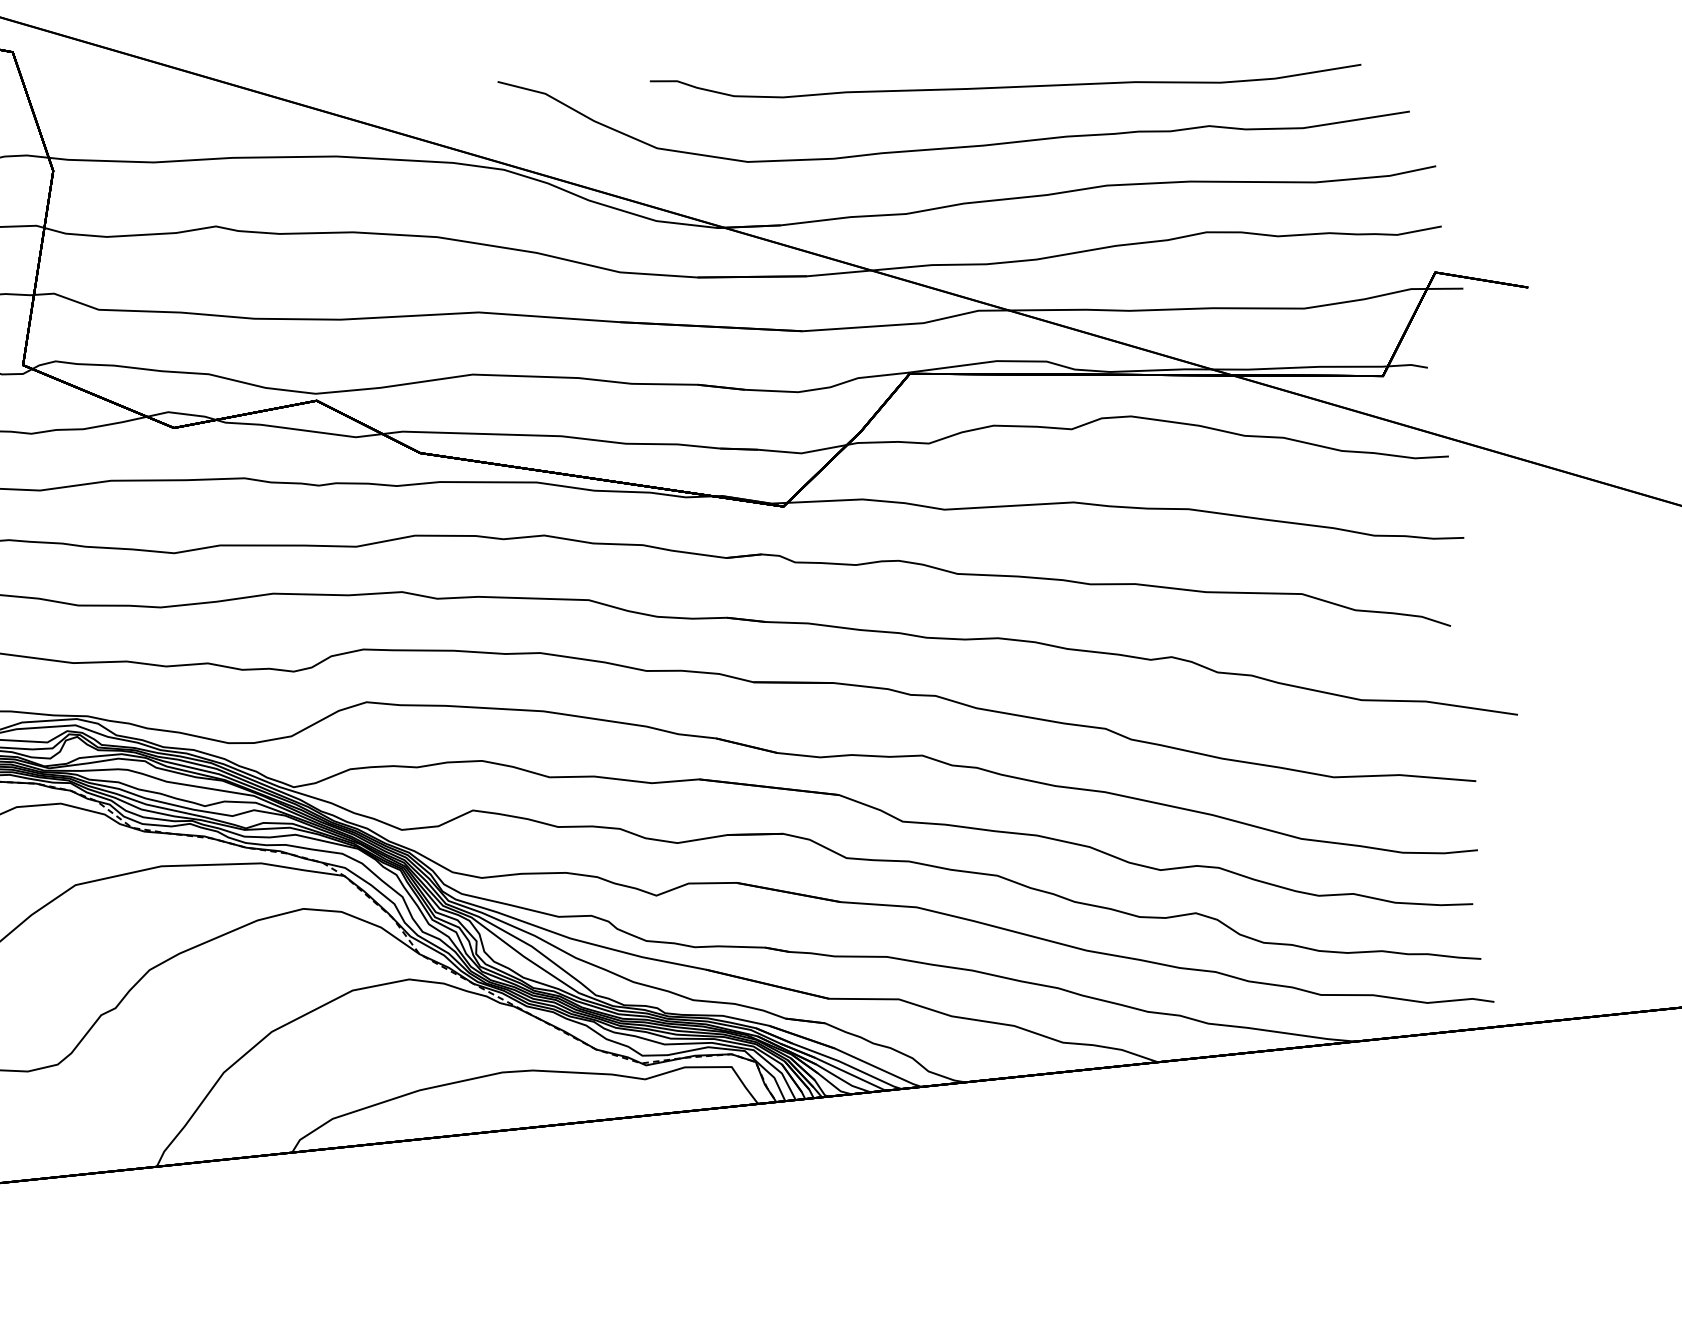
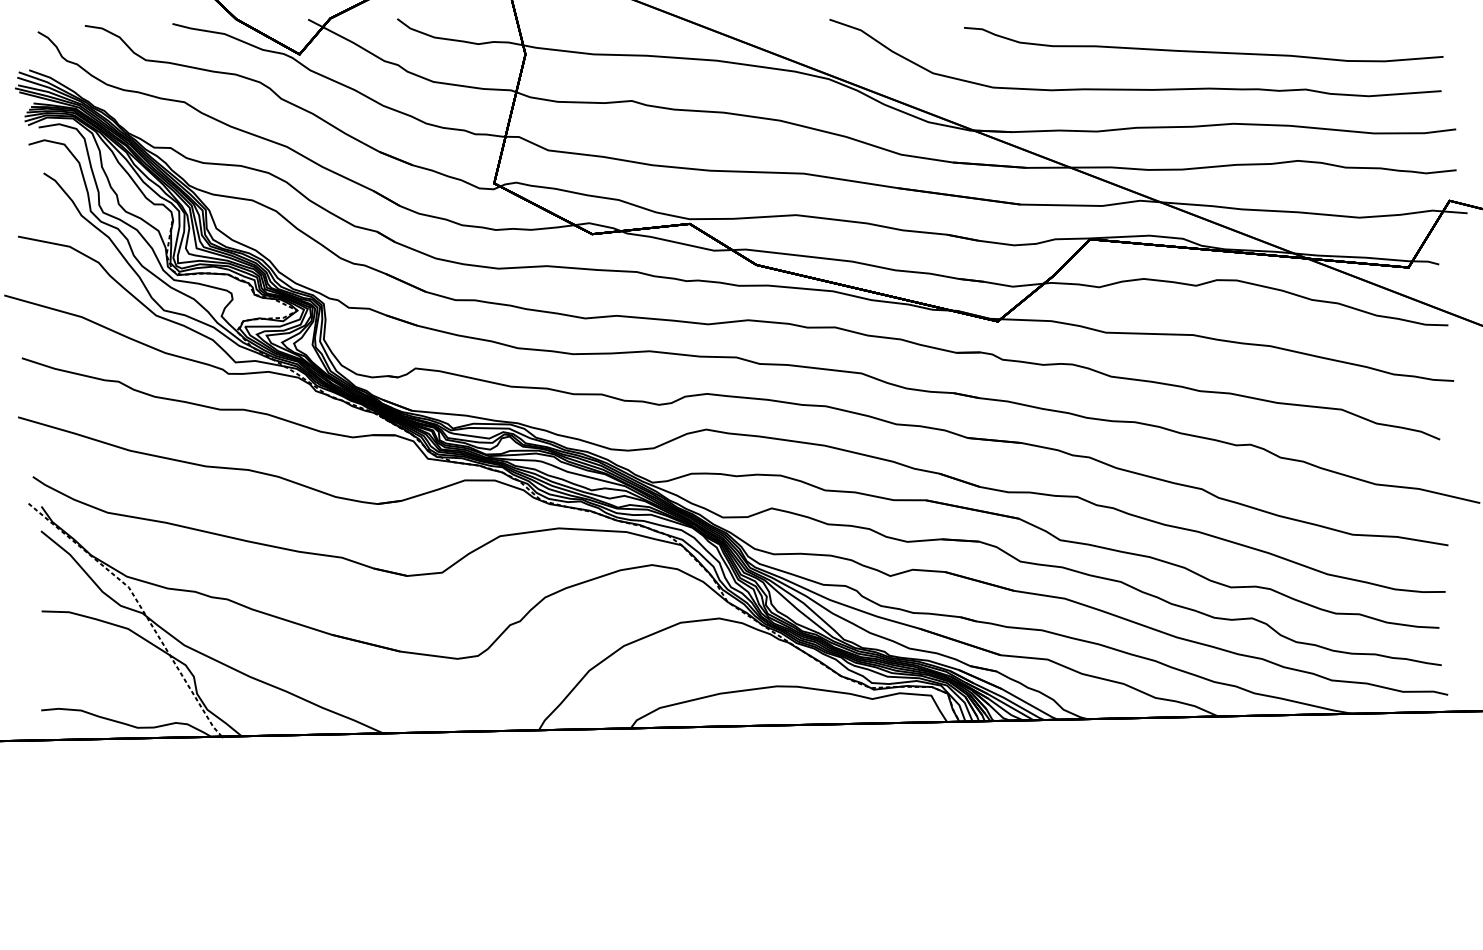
curve: (1006, 86) -> (1203, 51), moved

